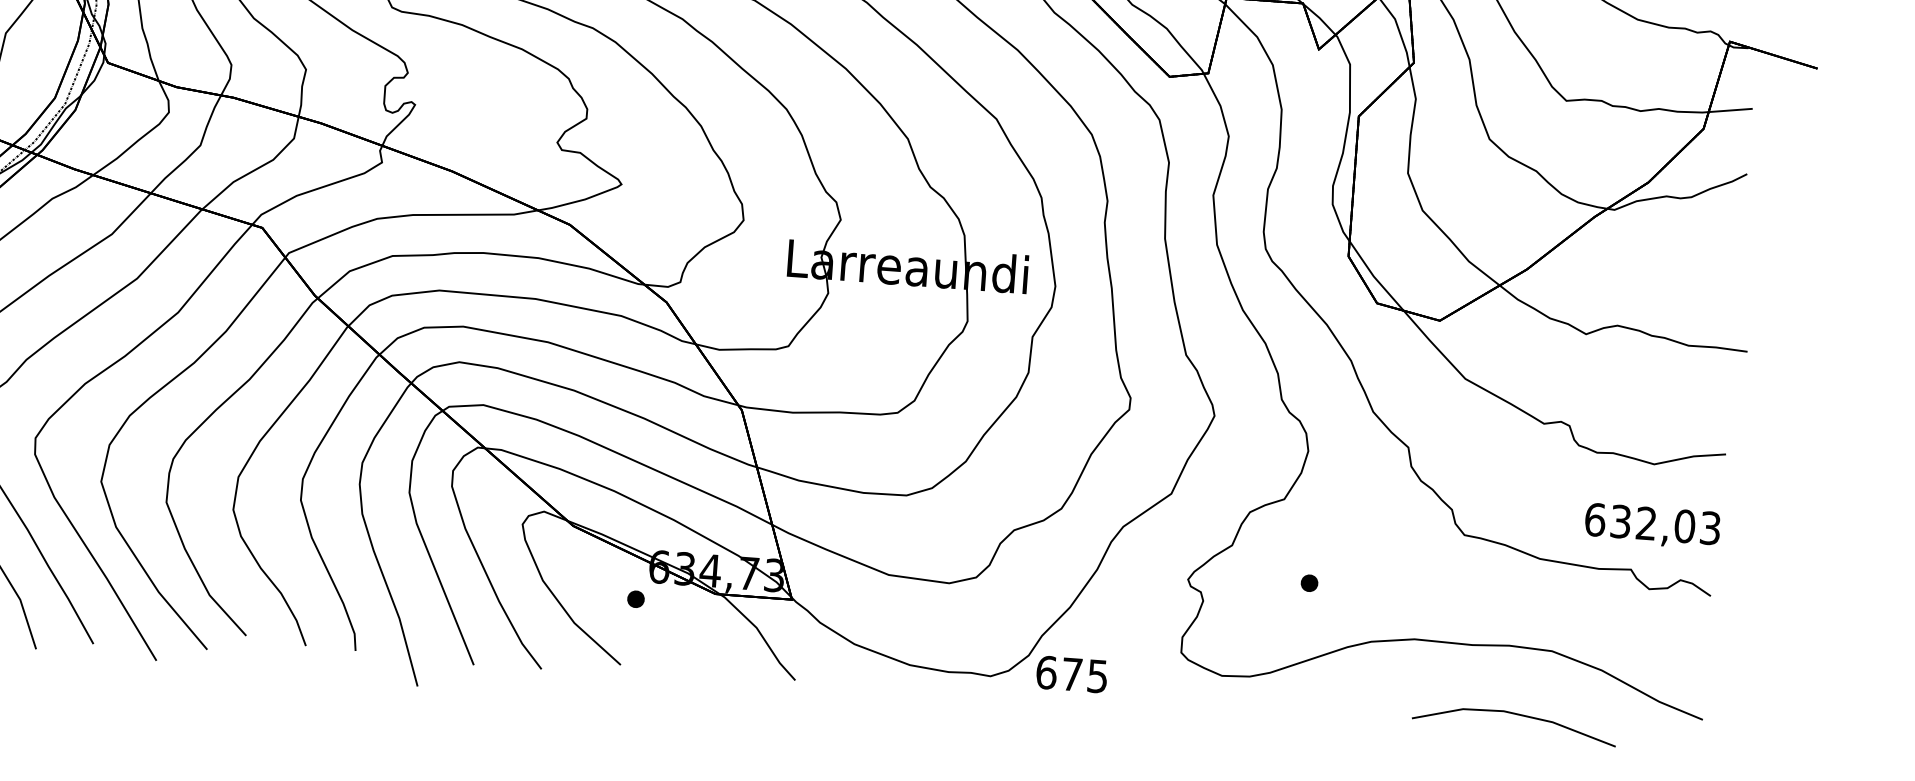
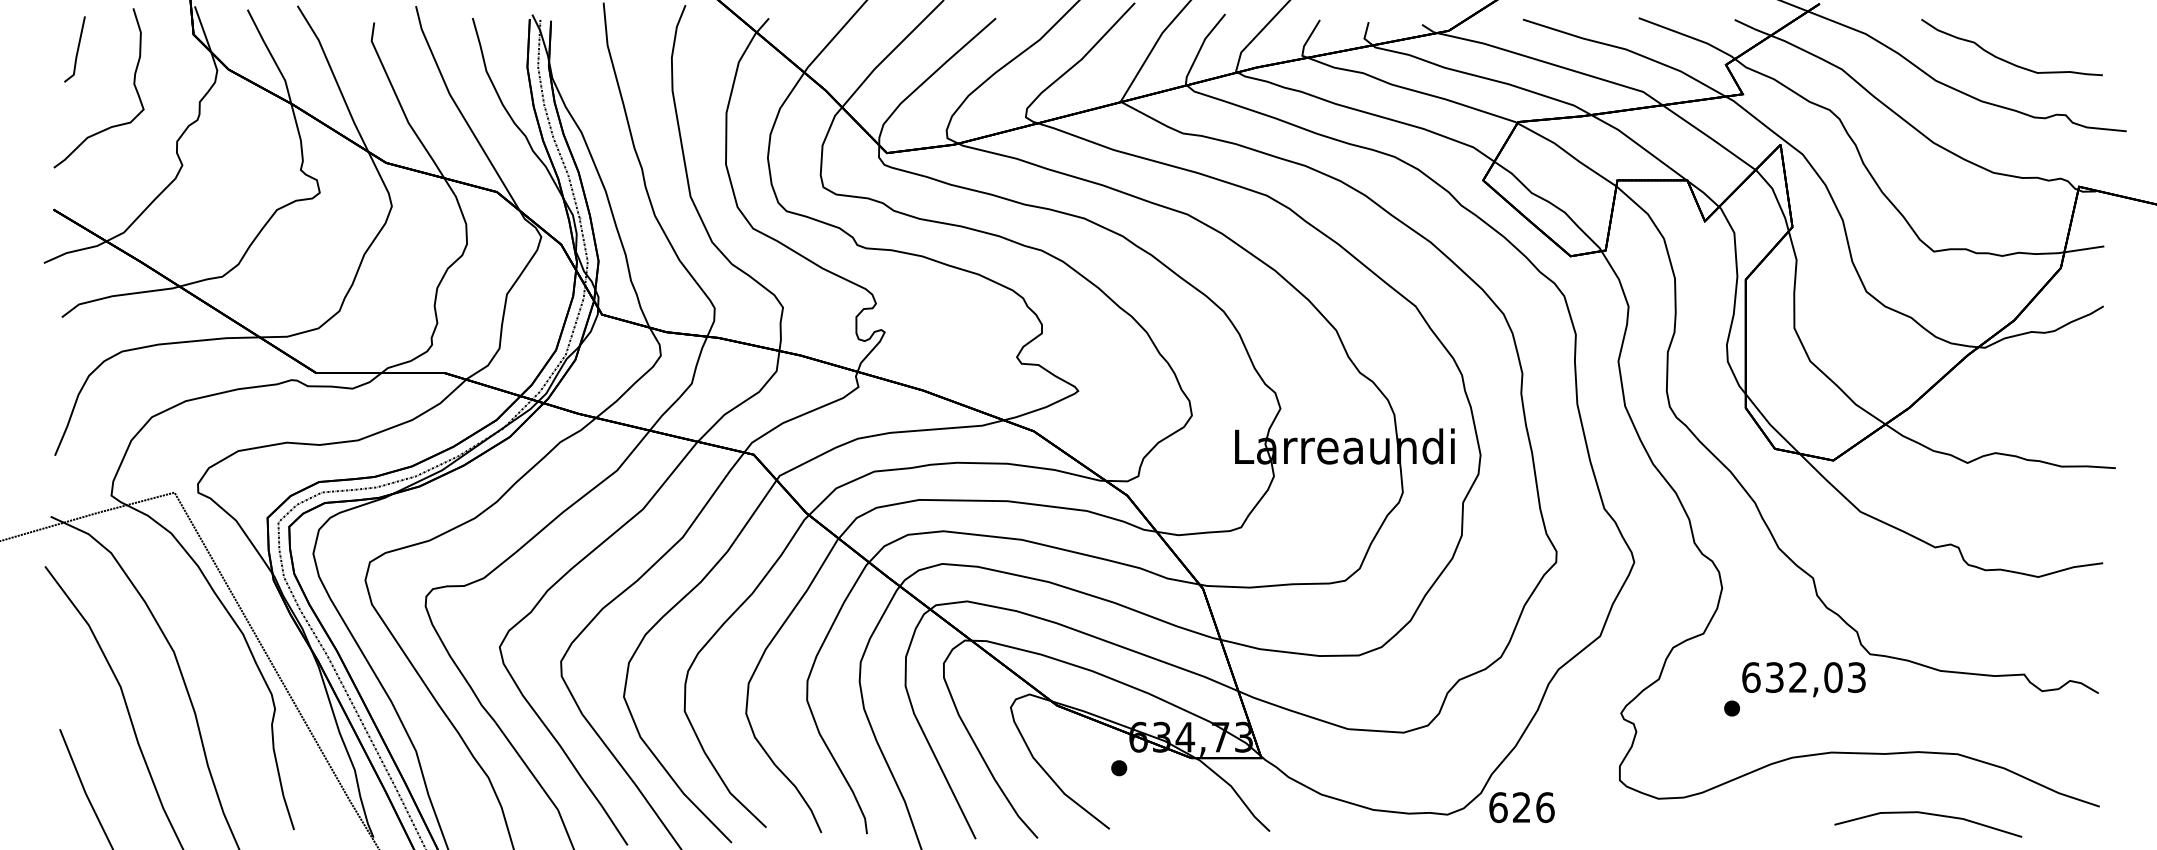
text: (1652, 526) -> (1803, 679), moved
text: (1084, 675) -> (1533, 807), 675 -> 626

